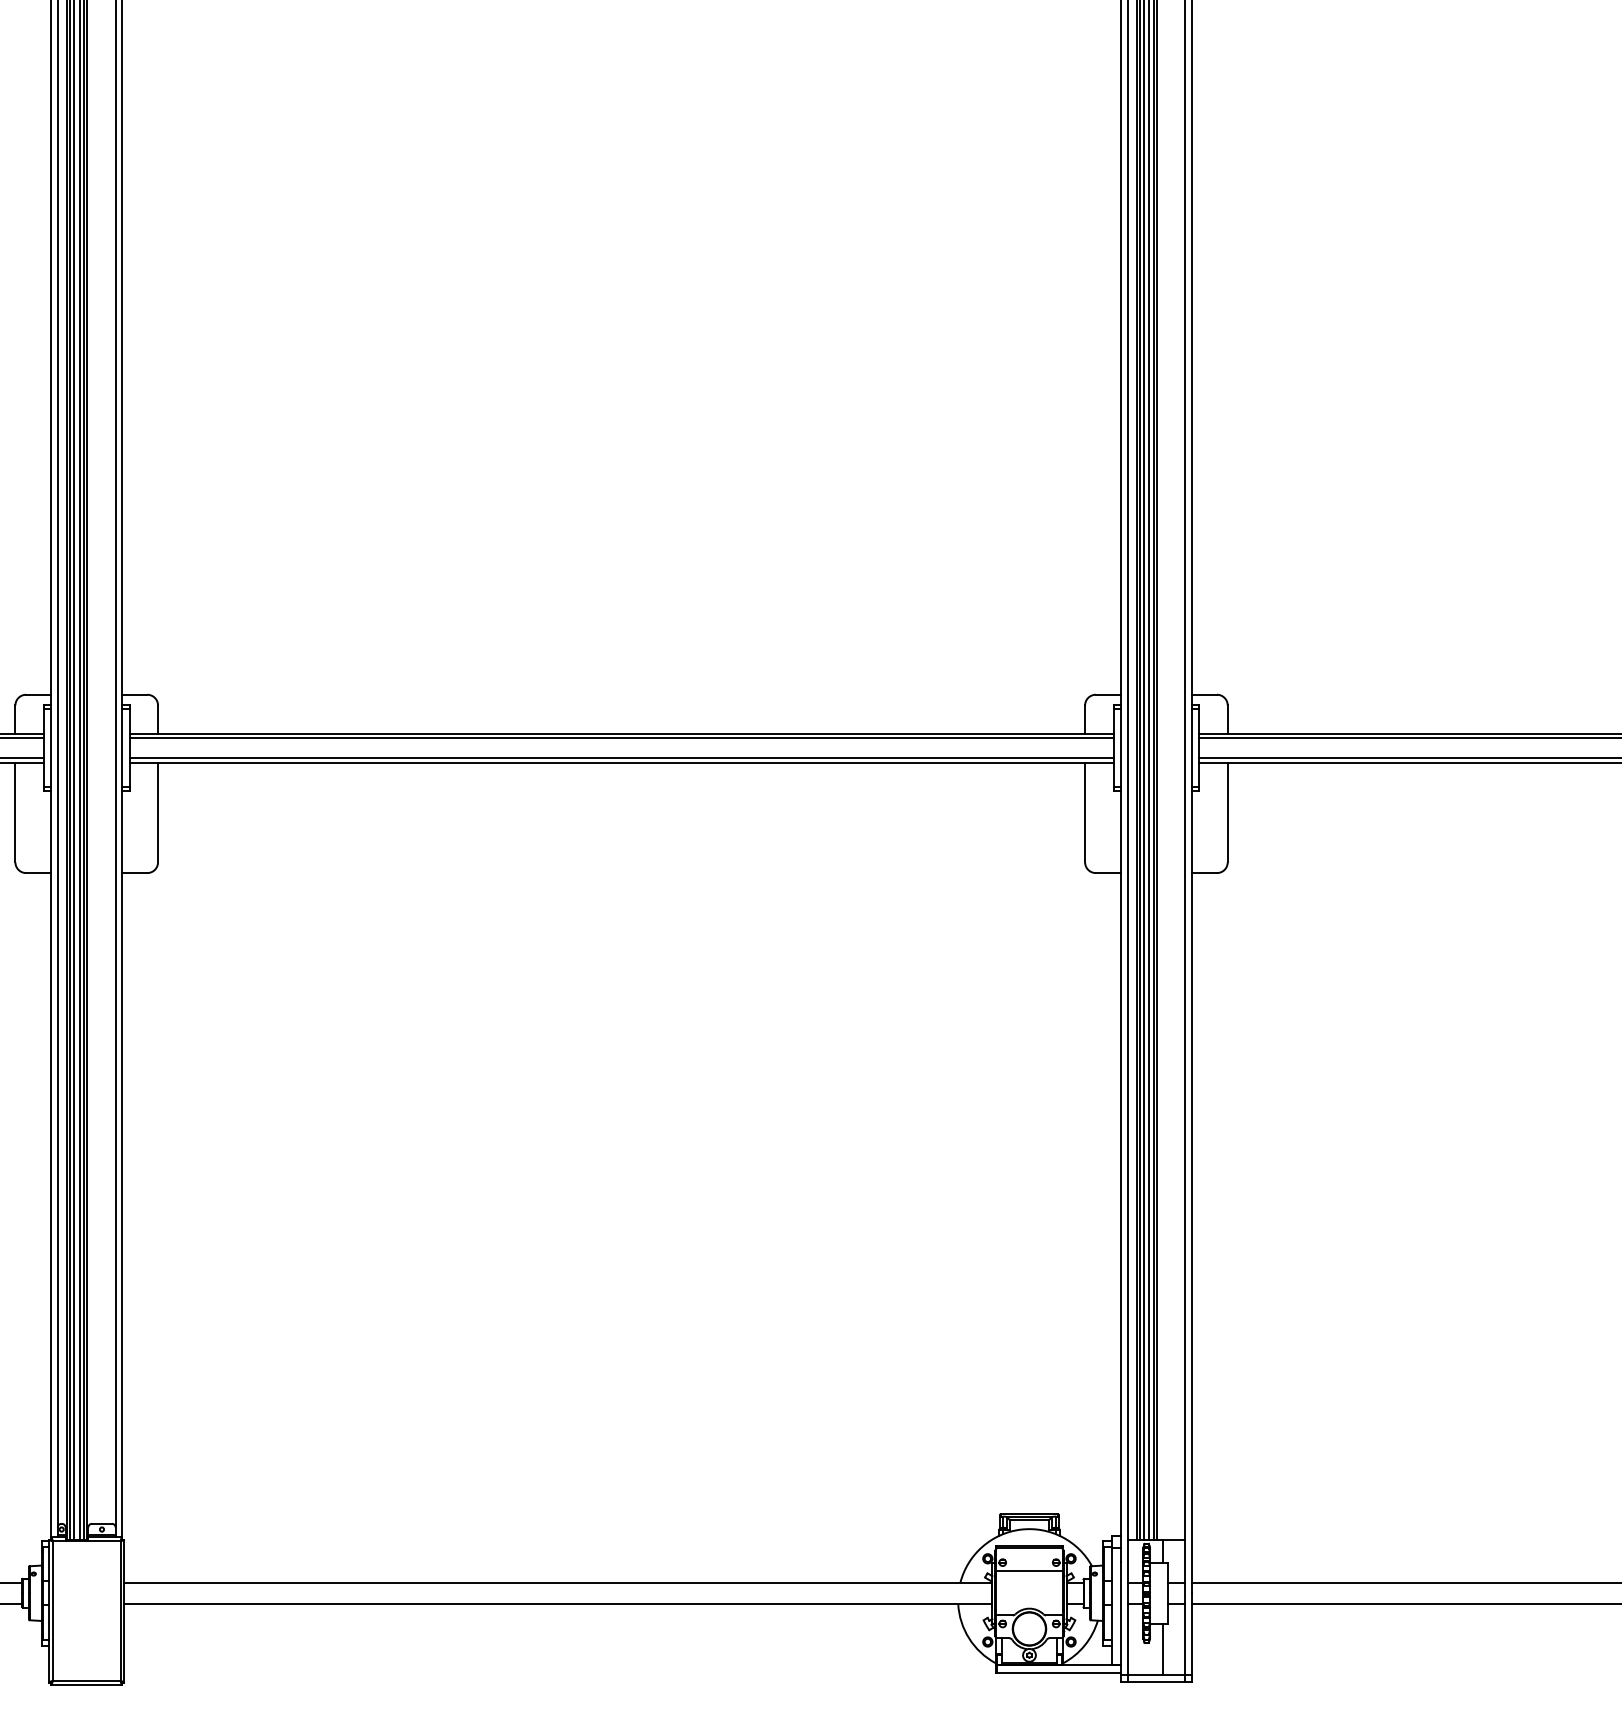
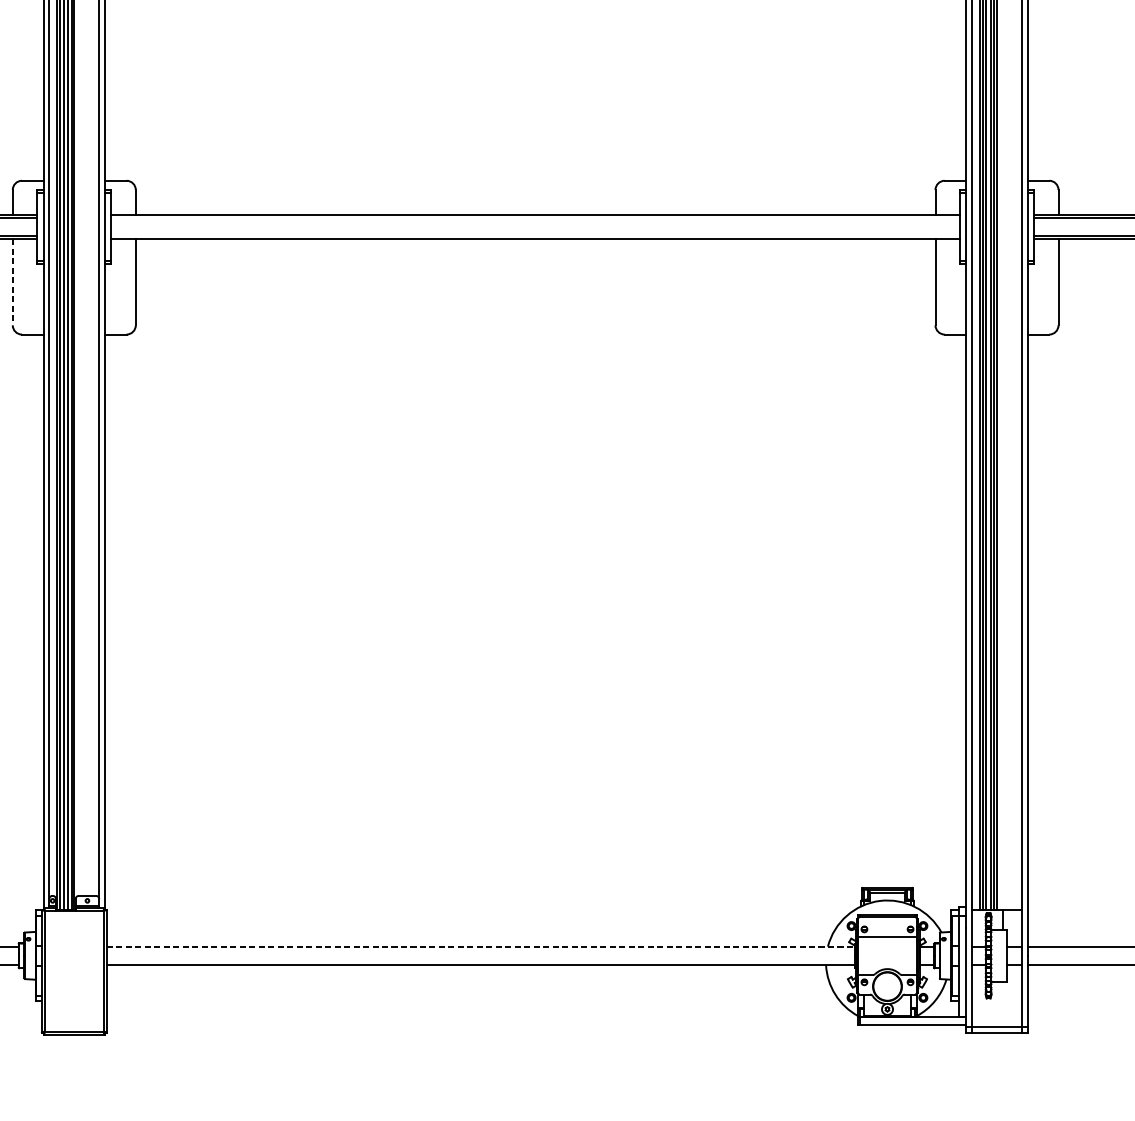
line: (621, 738) -> (535, 218), removed
line: (621, 758) -> (535, 235), removed
line: (15, 812) -> (12, 282), solid -> dashed
line: (558, 1582) -> (481, 946), solid -> dashed
line: (1163, 1649) -> (1003, 1004), removed

